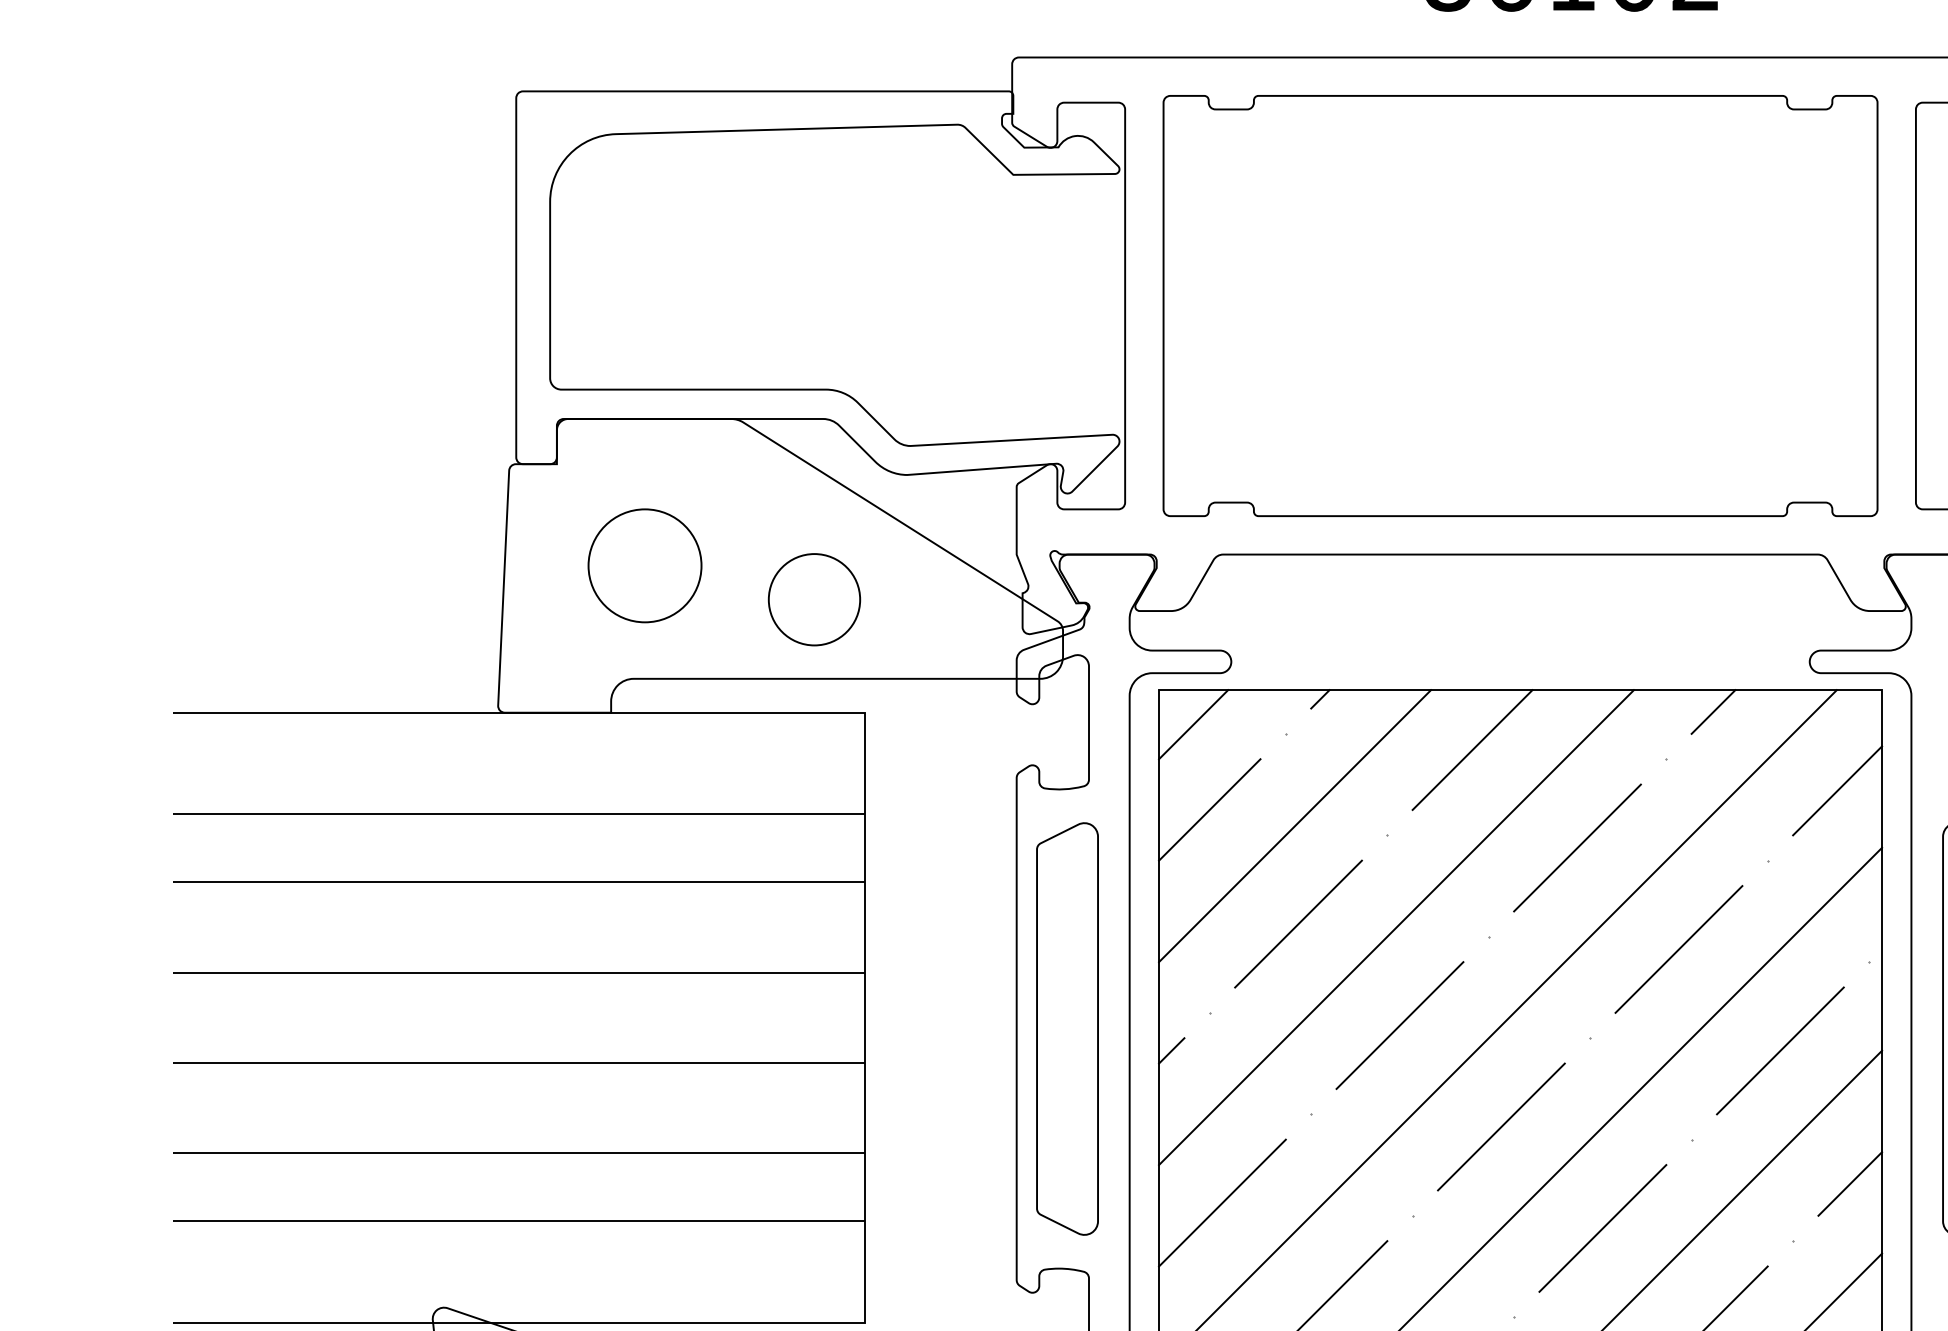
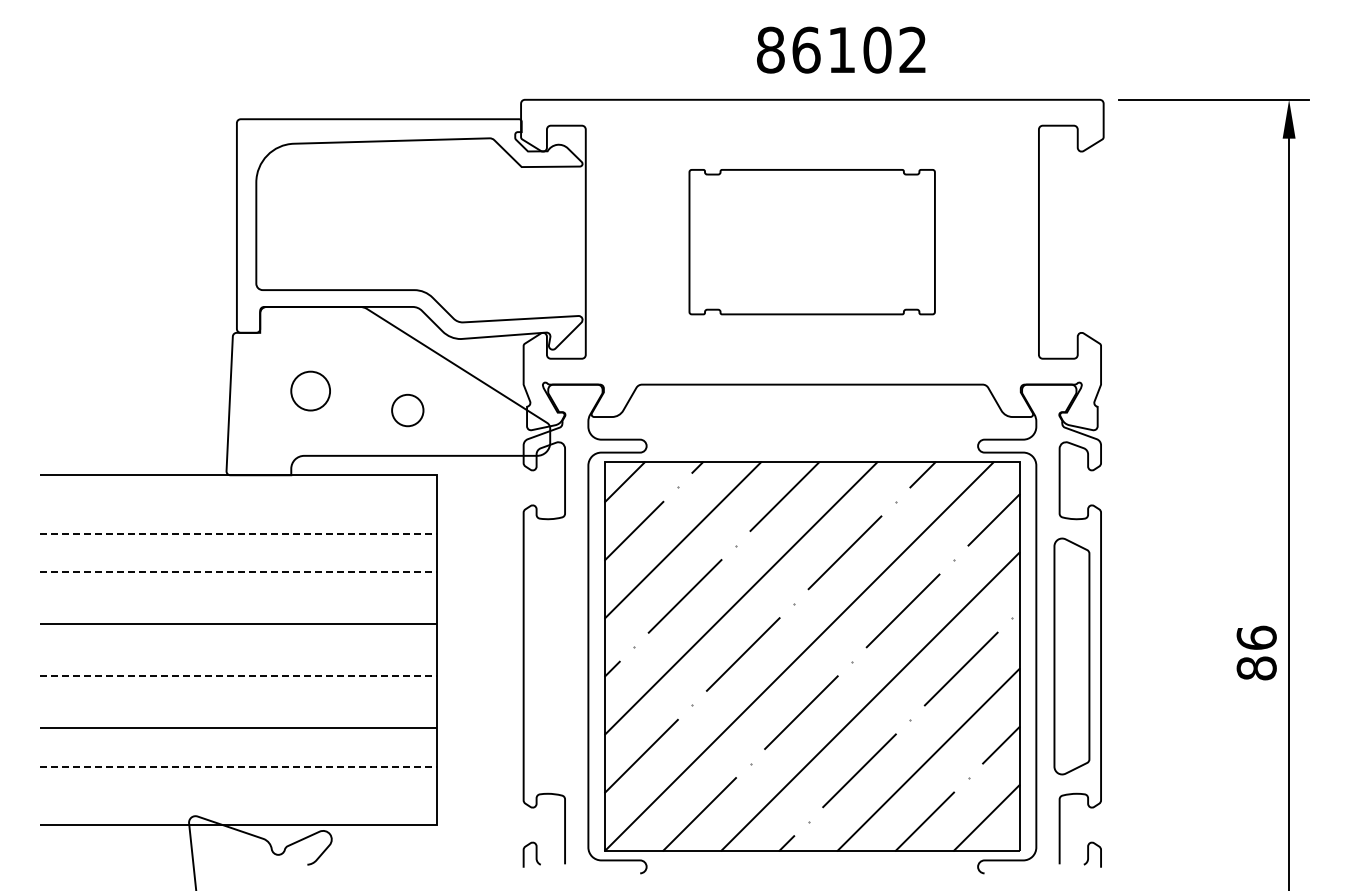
part: (1519, 304) -> (811, 241), size x0.6
circle: (644, 564) -> (310, 390), size x0.6
circle: (813, 599) -> (407, 410), size x0.6
line: (520, 814) -> (239, 533), solid -> dashed
line: (520, 882) -> (239, 572), solid -> dashed
part: (1067, 1029) -> (552, 656), removed
line: (520, 1062) -> (239, 675), solid -> dashed
line: (520, 1220) -> (239, 766), solid -> dashed

